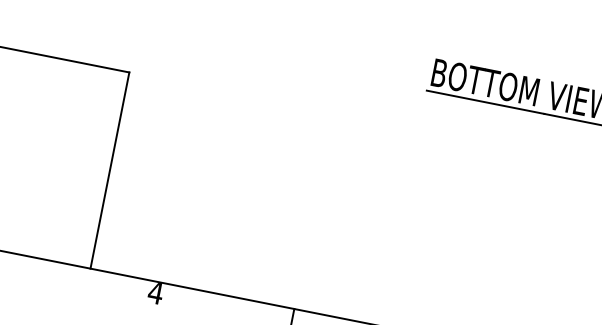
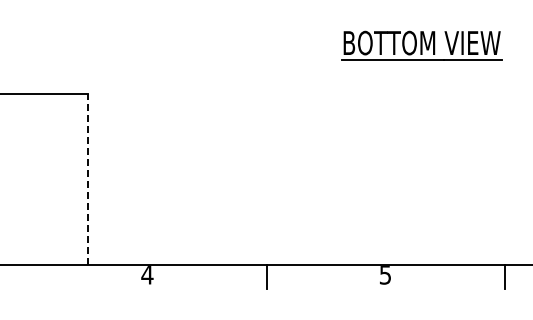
line: (110, 170) -> (88, 179), solid -> dashed

